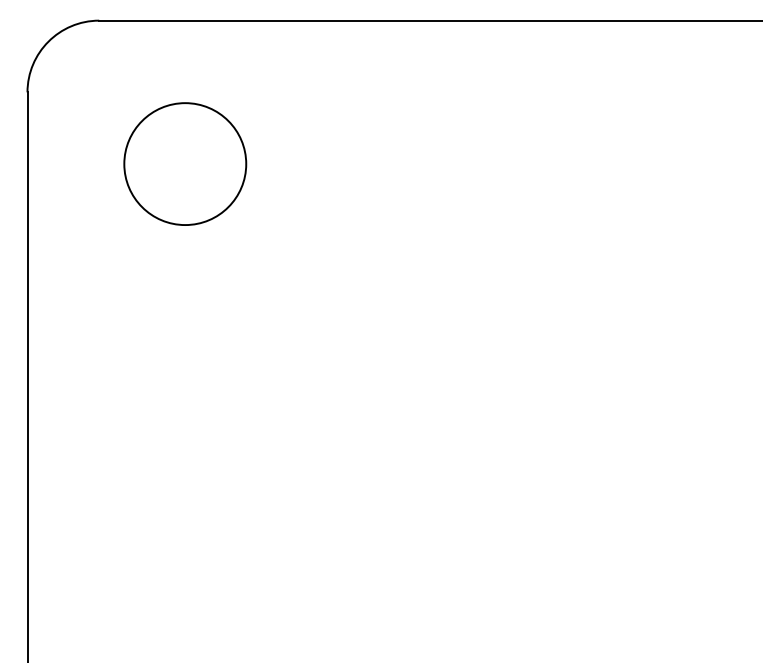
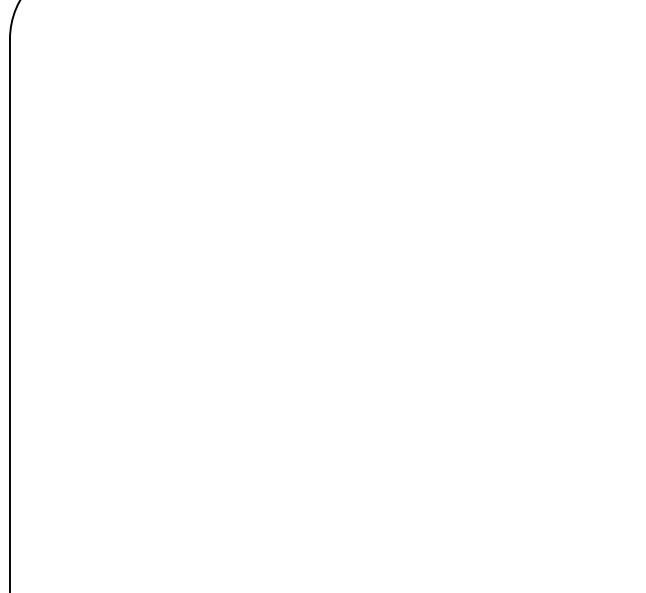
circle: (185, 163) -> (184, 117), removed

